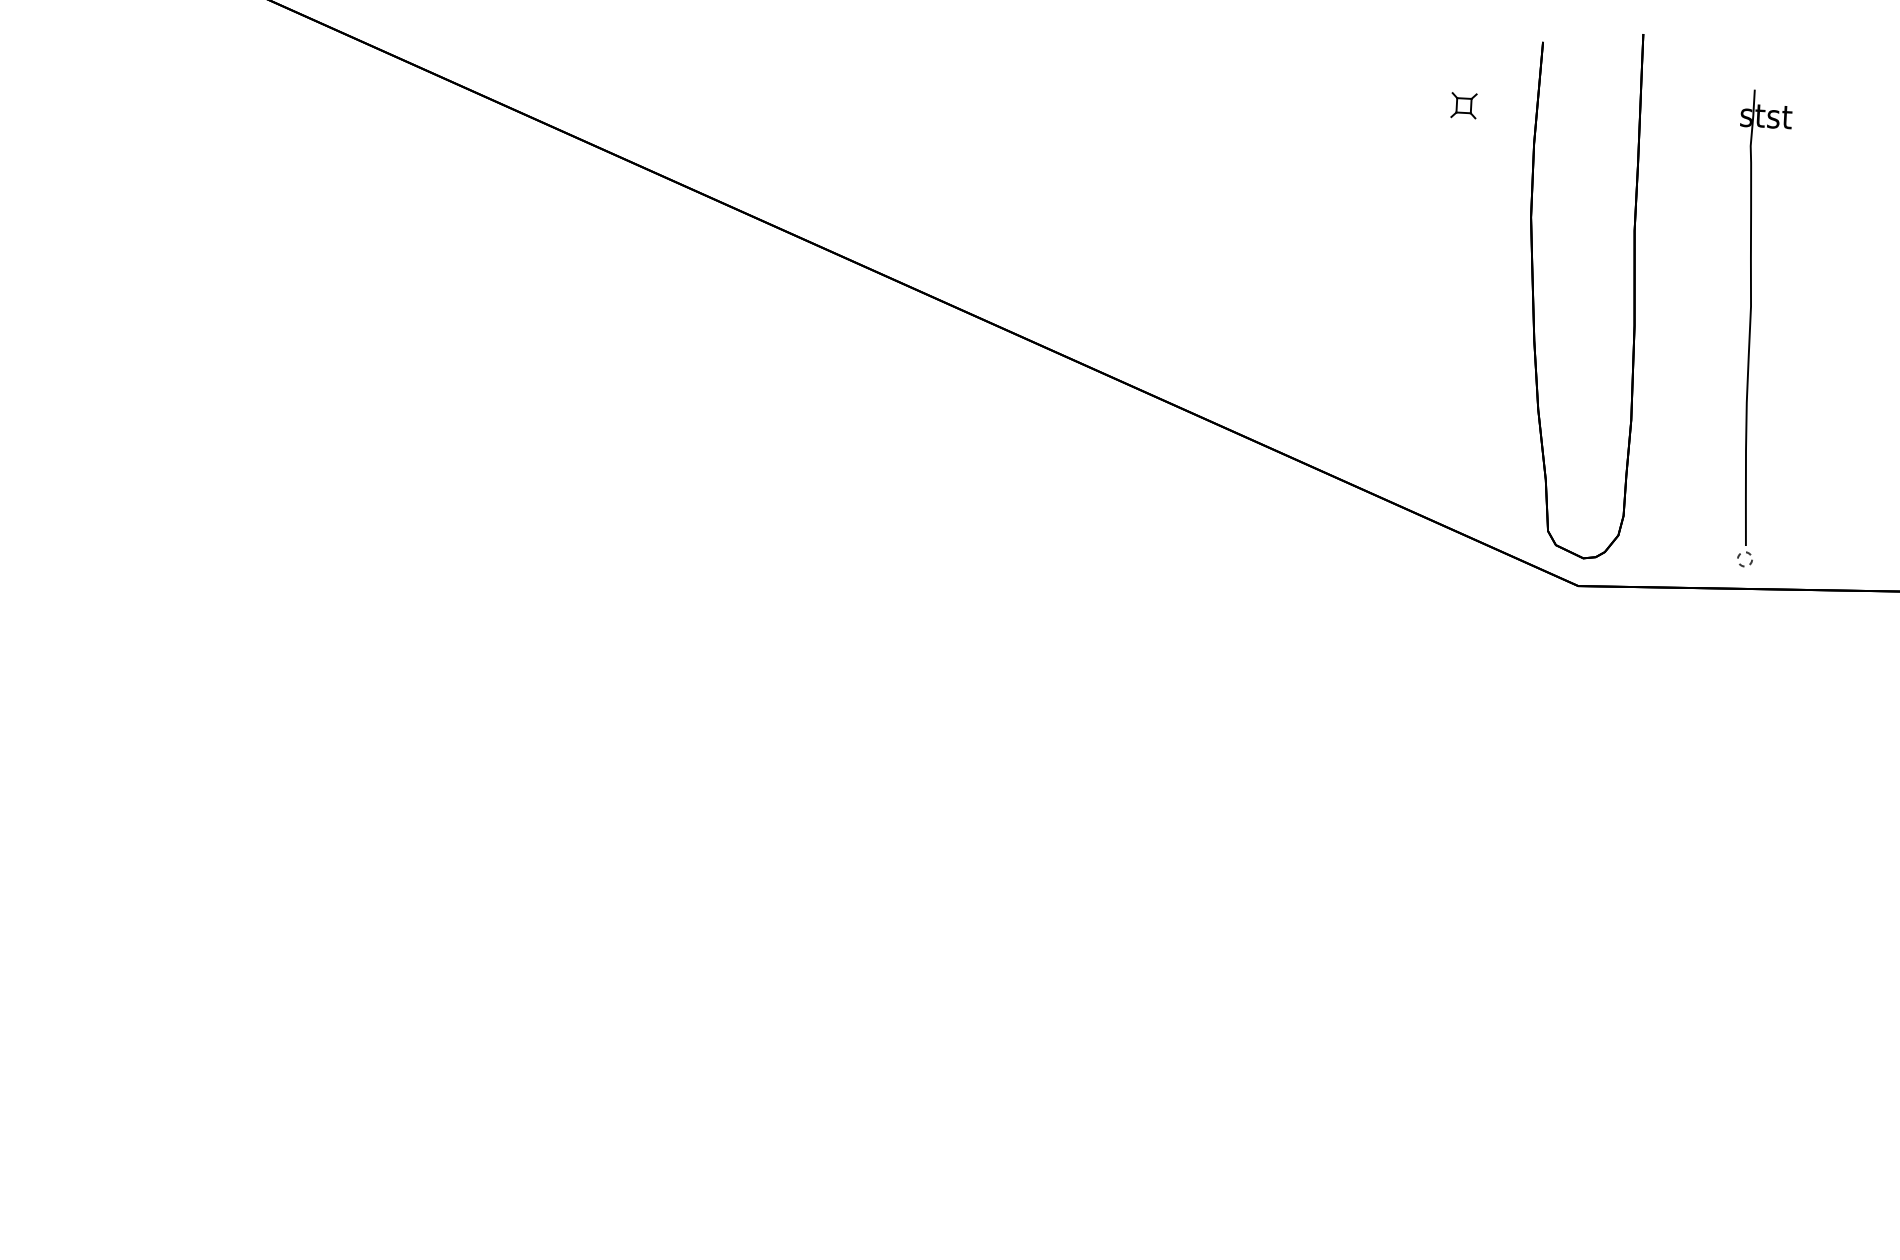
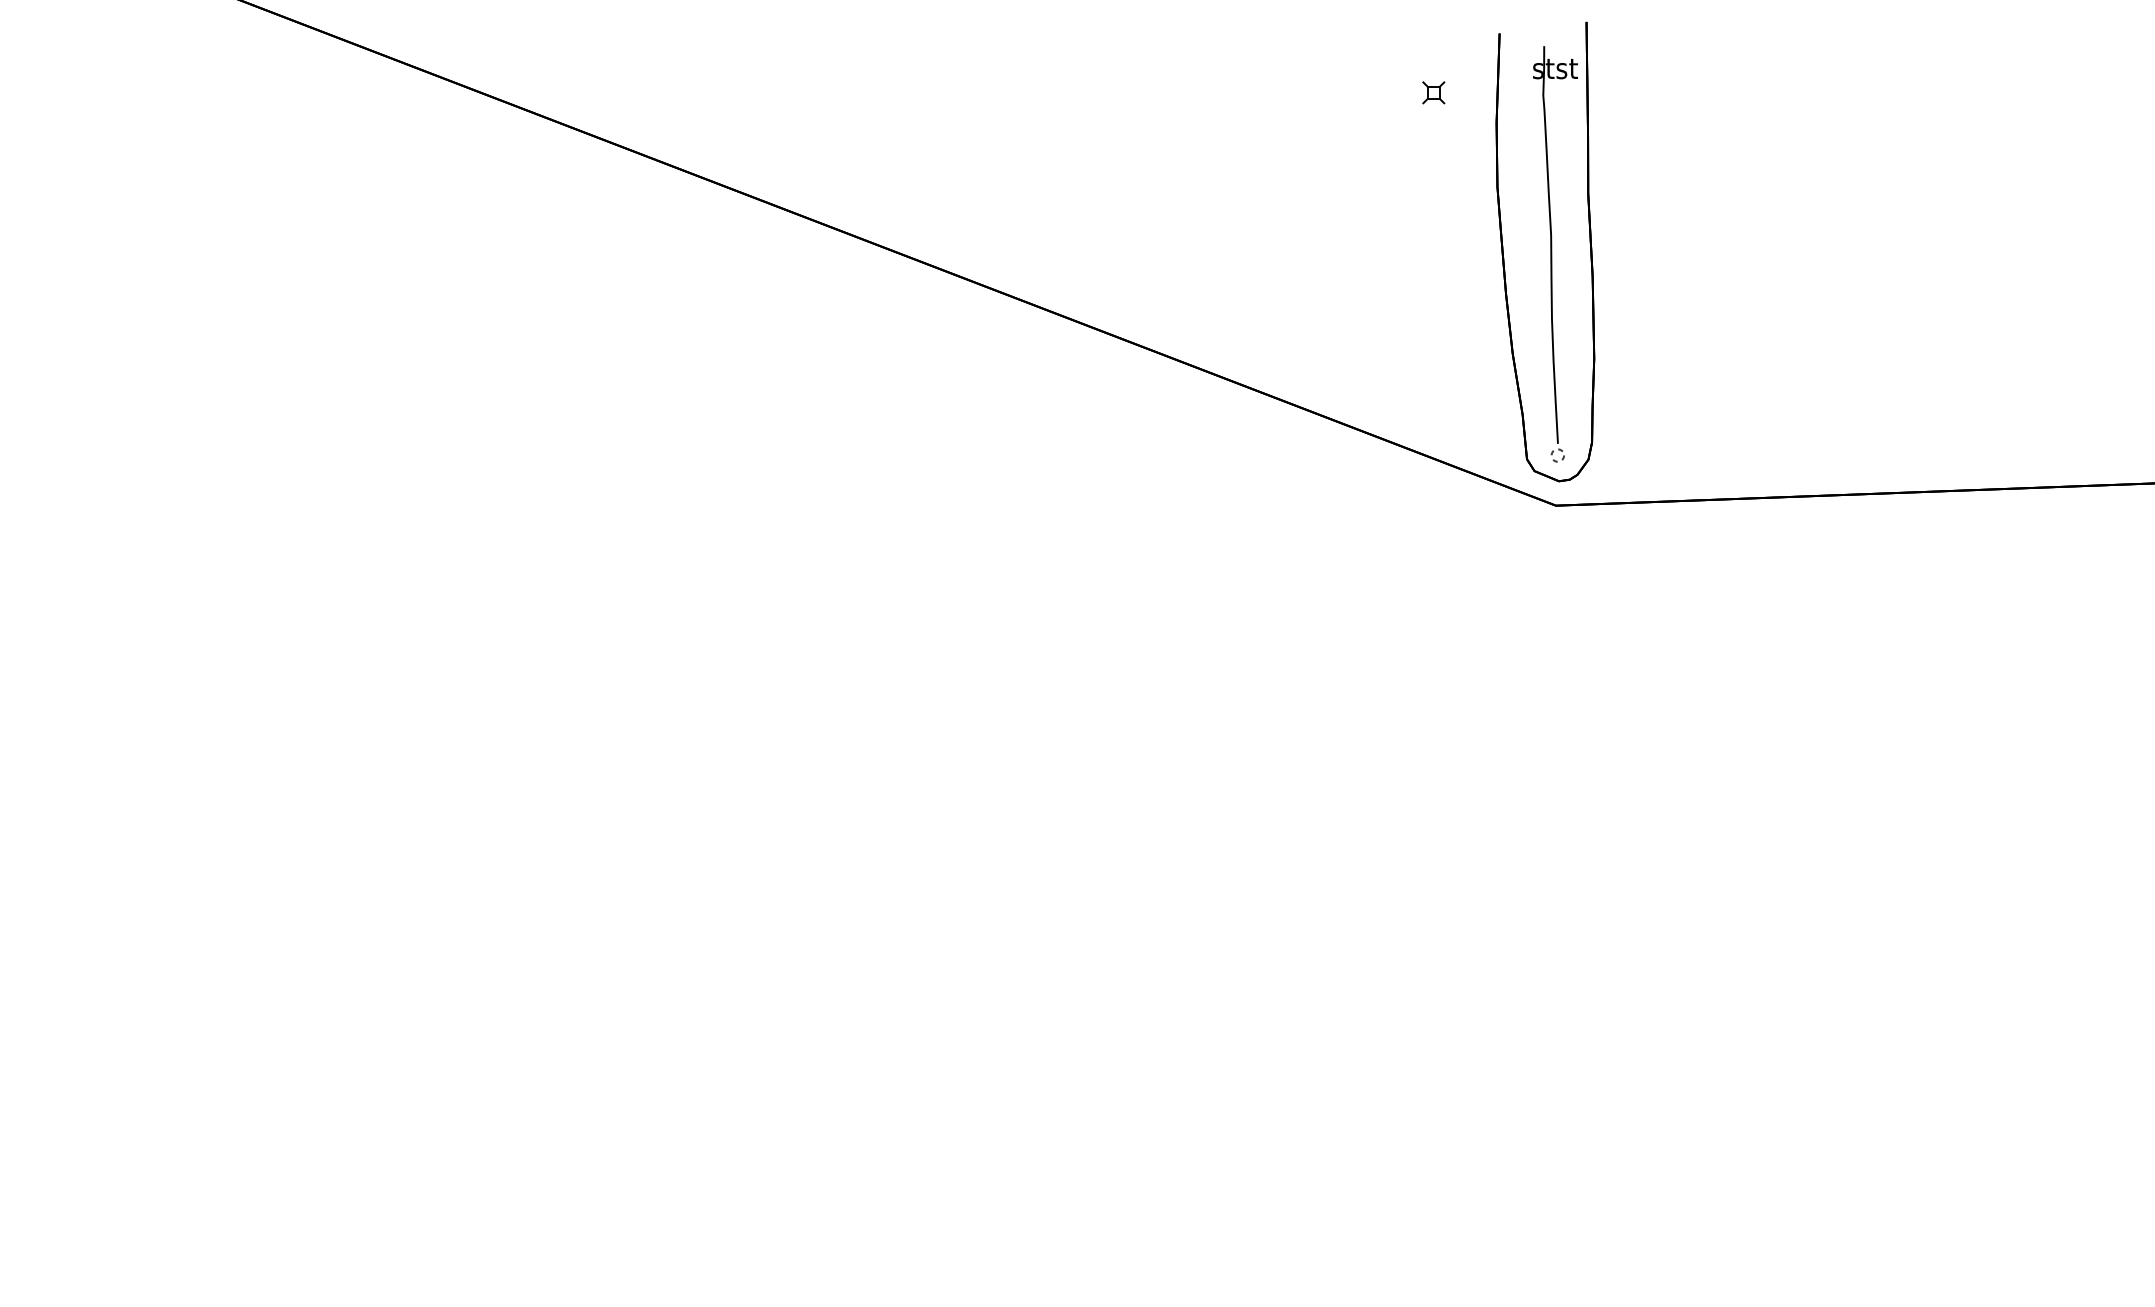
part: (1754, 328) -> (1555, 254), moved

